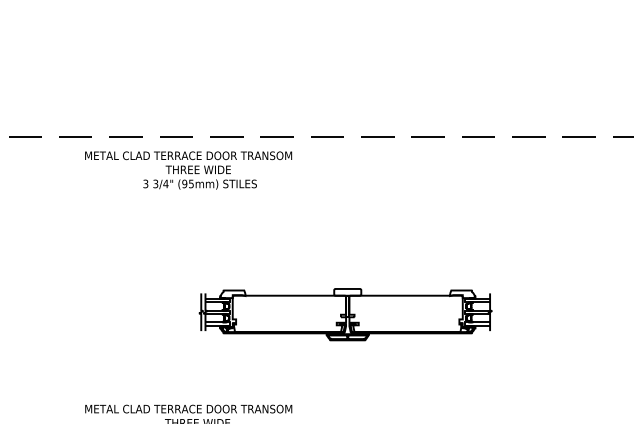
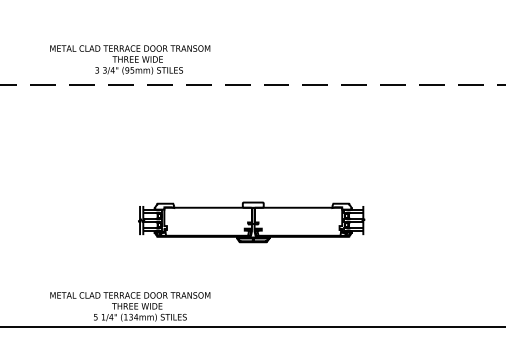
text: (188, 169) -> (130, 59), moved

